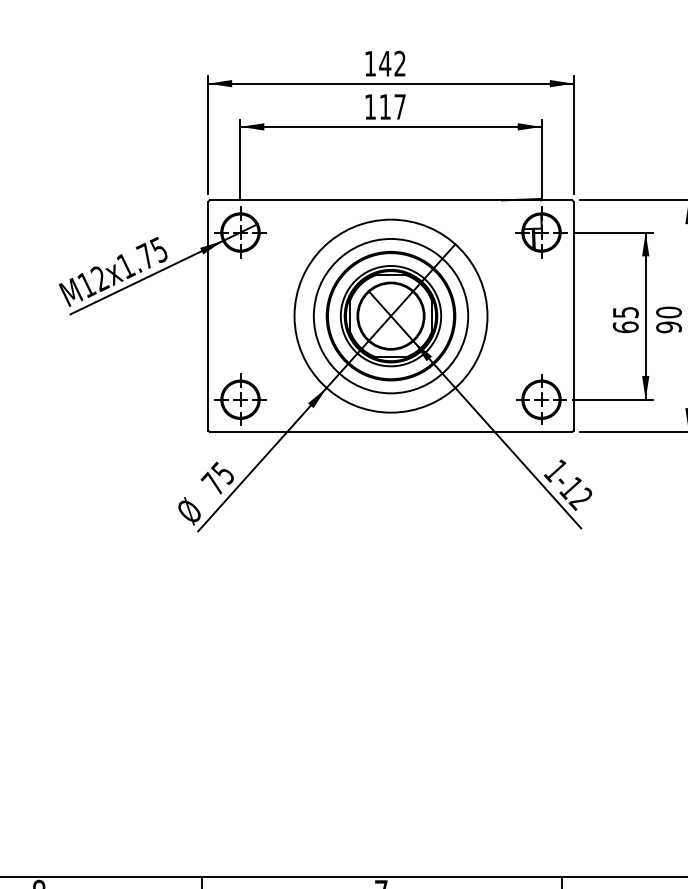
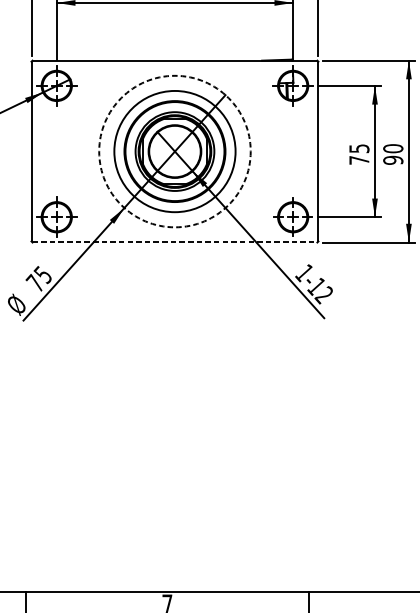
circle: (390, 315) -> (174, 151), solid -> dashed
text: (625, 327) -> (359, 160), 65 -> 75
line: (391, 431) -> (175, 242), solid -> dashed

